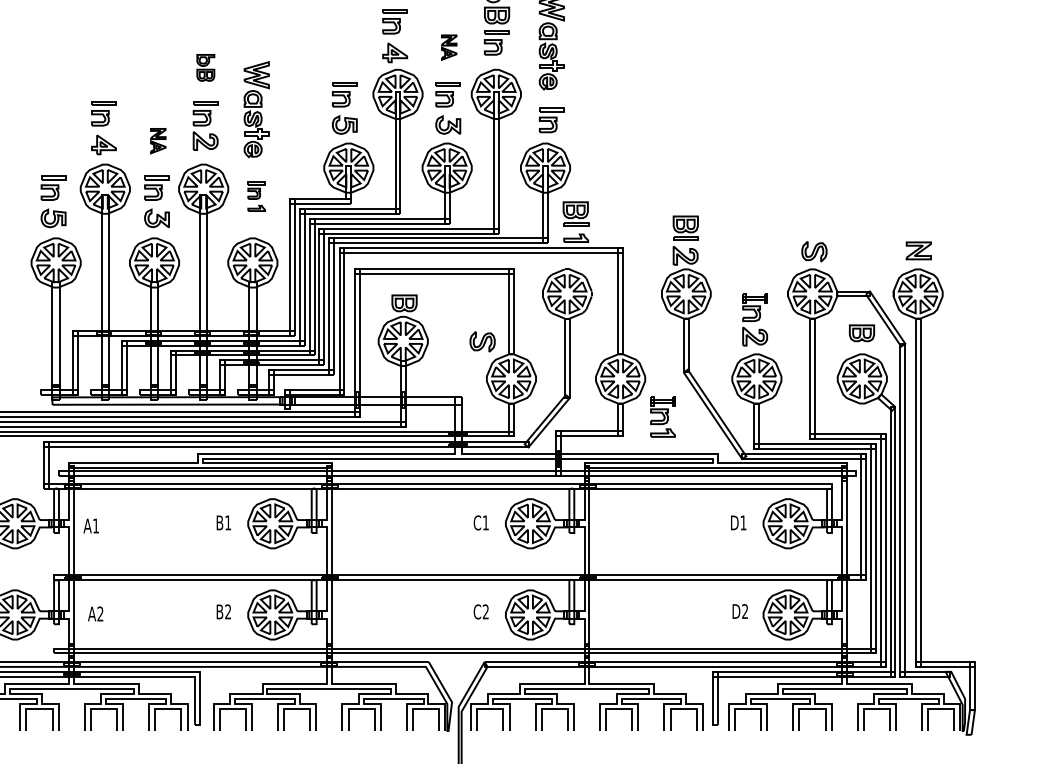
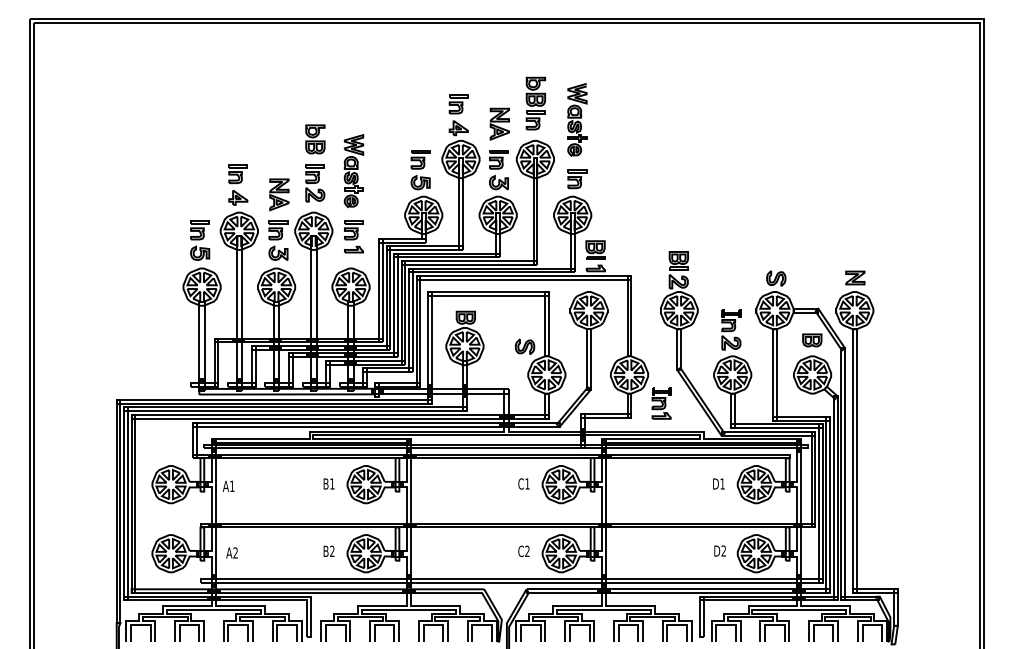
part: (448, 46) -> (499, 123), size x1.67
part: (205, 67) -> (315, 139), size x1.43
part: (158, 140) -> (279, 194), size x1.67
part: (256, 196) -> (353, 236), size x1.43

